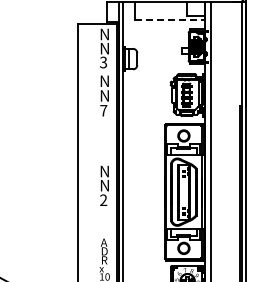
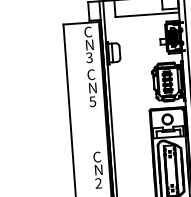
line: (169, 20) -> (146, 15), dashed -> solid
text: (104, 34) -> (88, 32), N -> C
text: (104, 81) -> (91, 75), N -> C
text: (103, 110) -> (92, 101), 7 -> 5
text: (104, 171) -> (97, 157), N -> C

